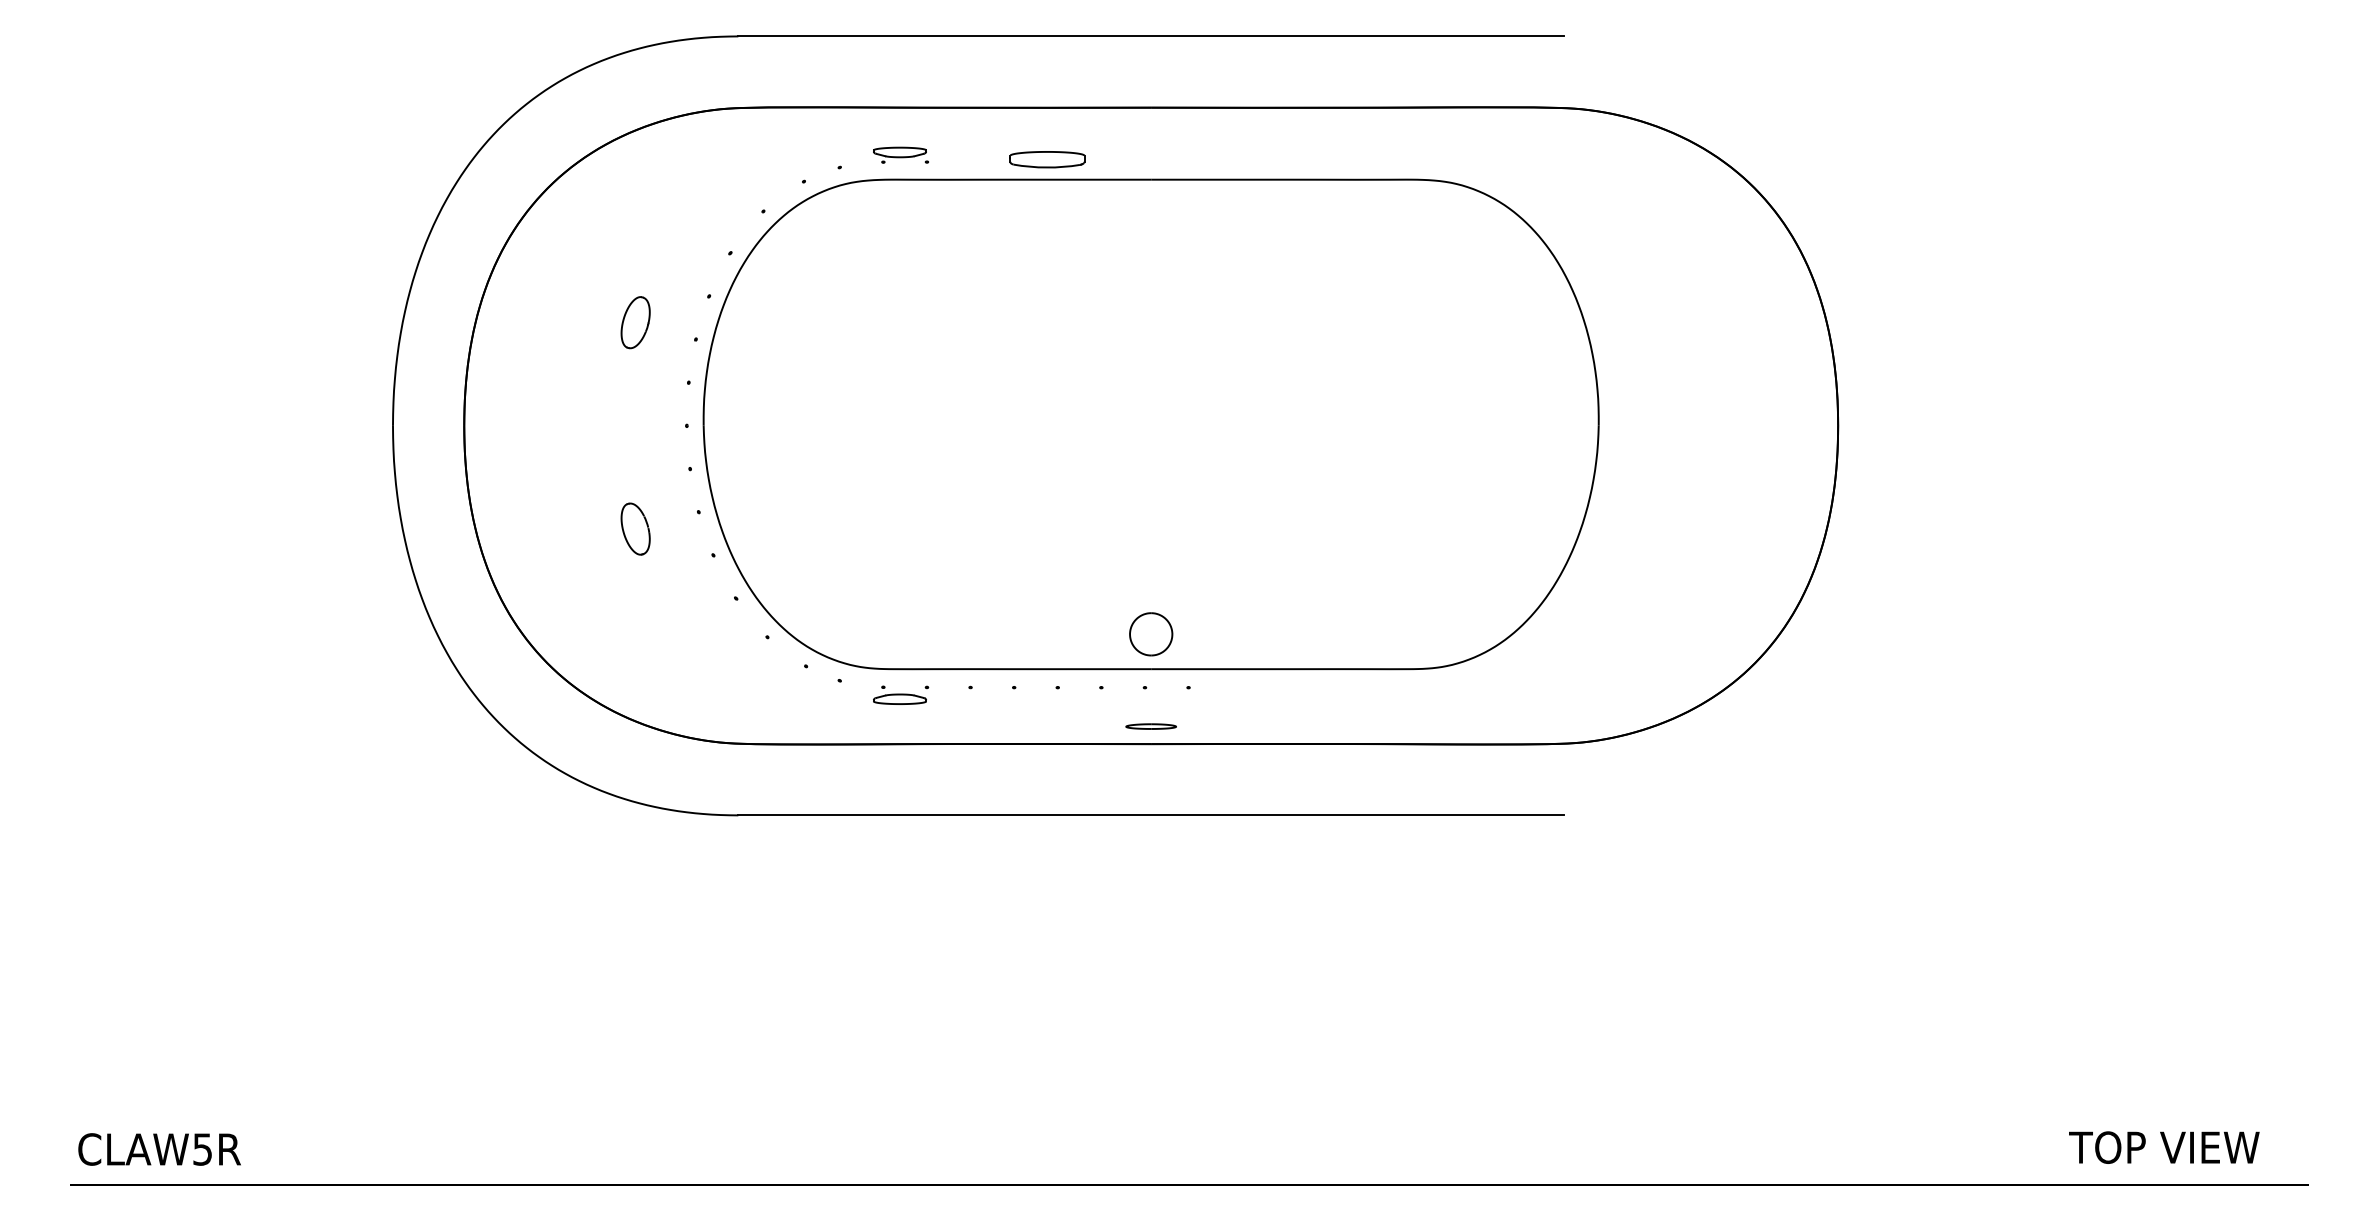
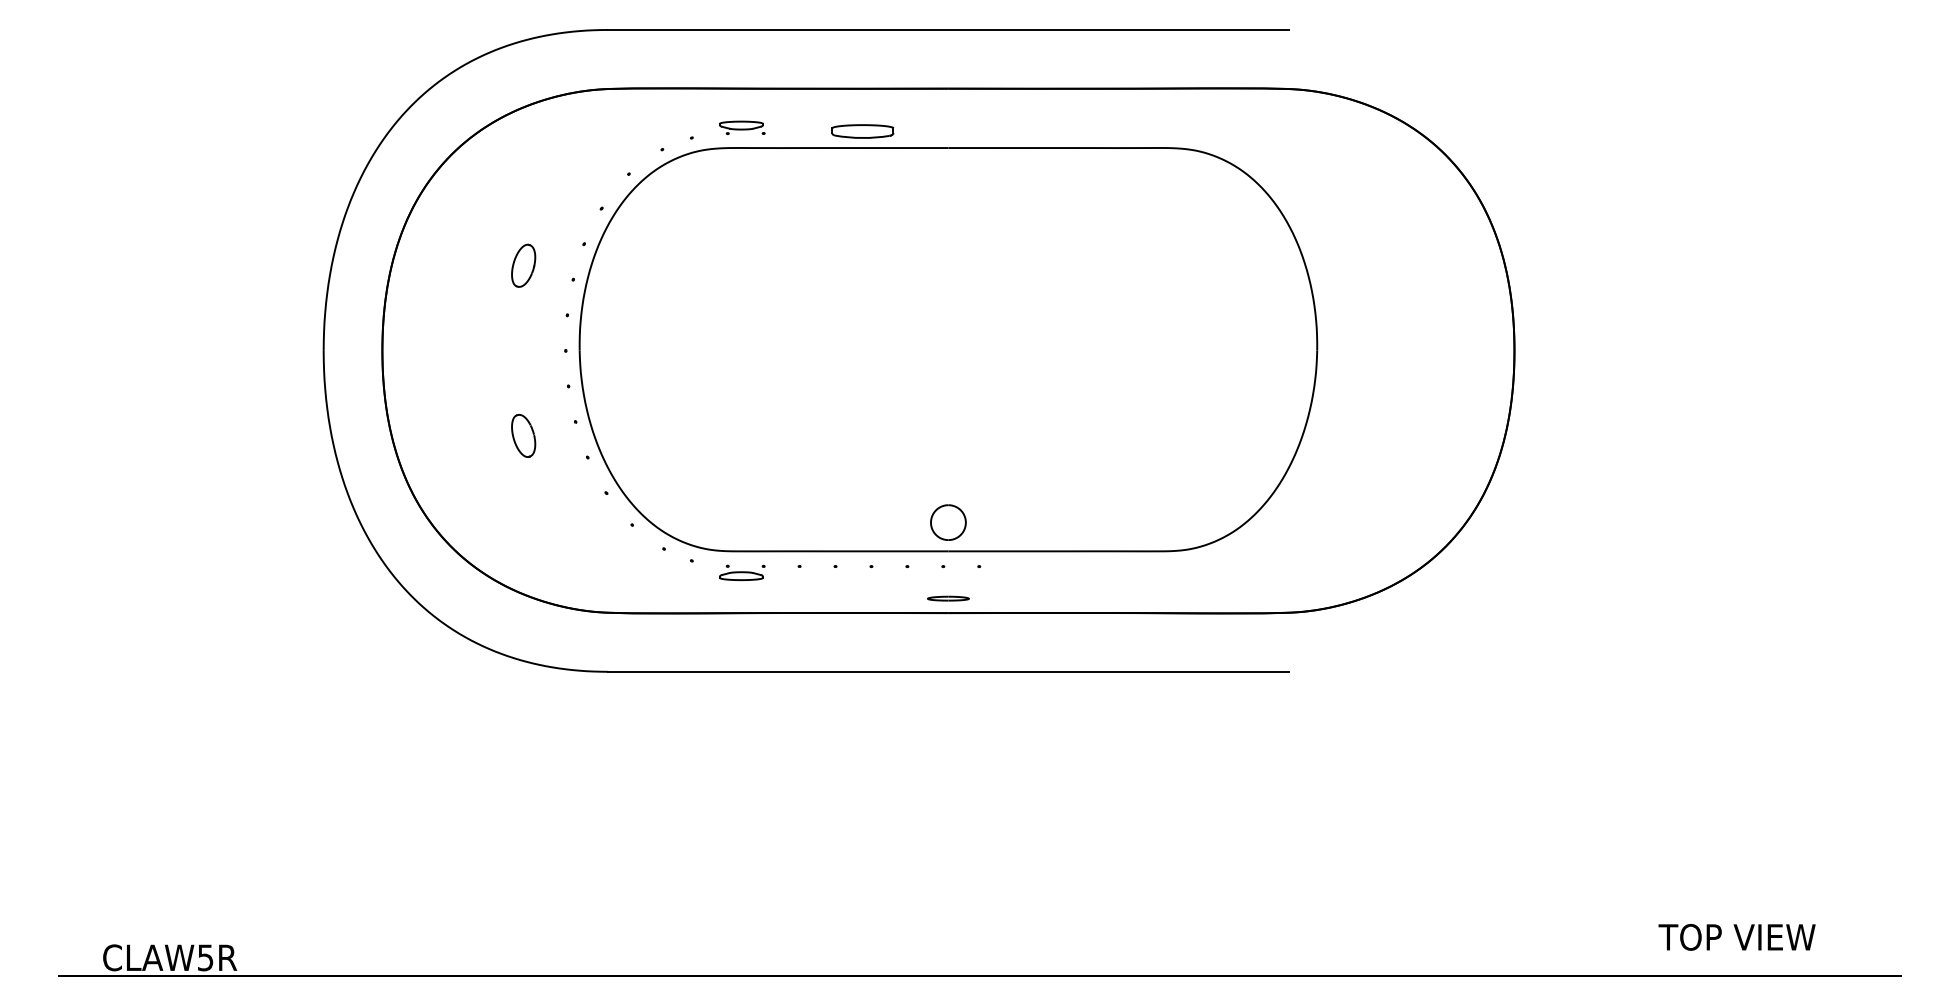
text: (2164, 1147) -> (1737, 937), moved
text: (159, 1149) -> (170, 957), moved

